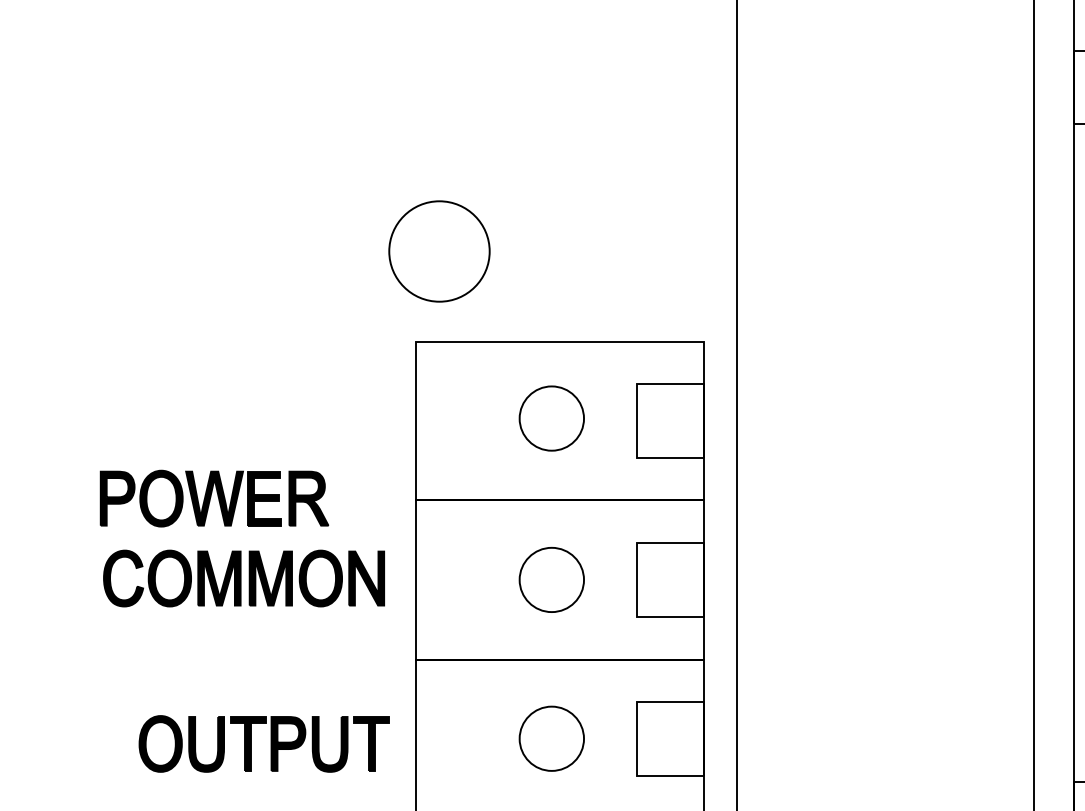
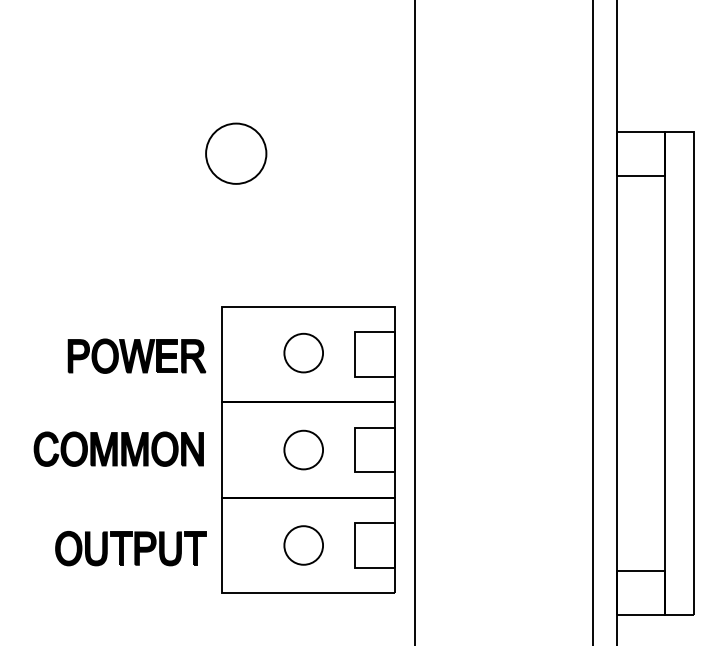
part: (439, 251) -> (236, 153), moved
part: (213, 497) -> (136, 355), moved

